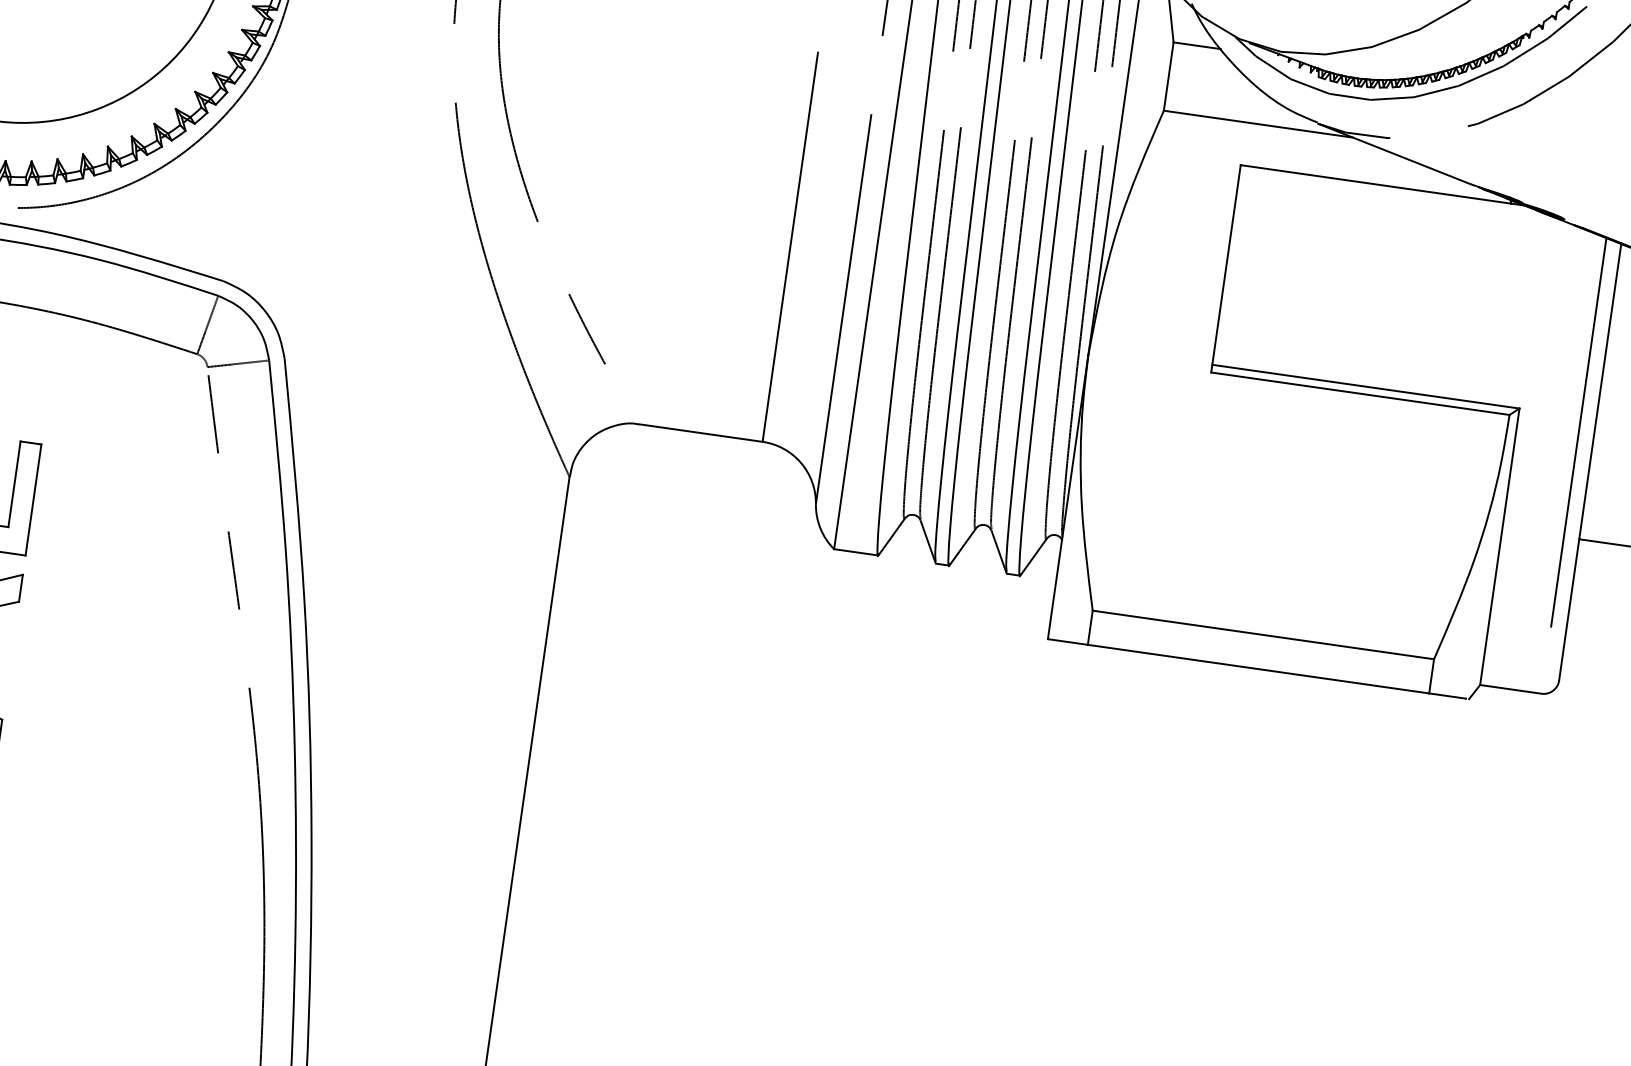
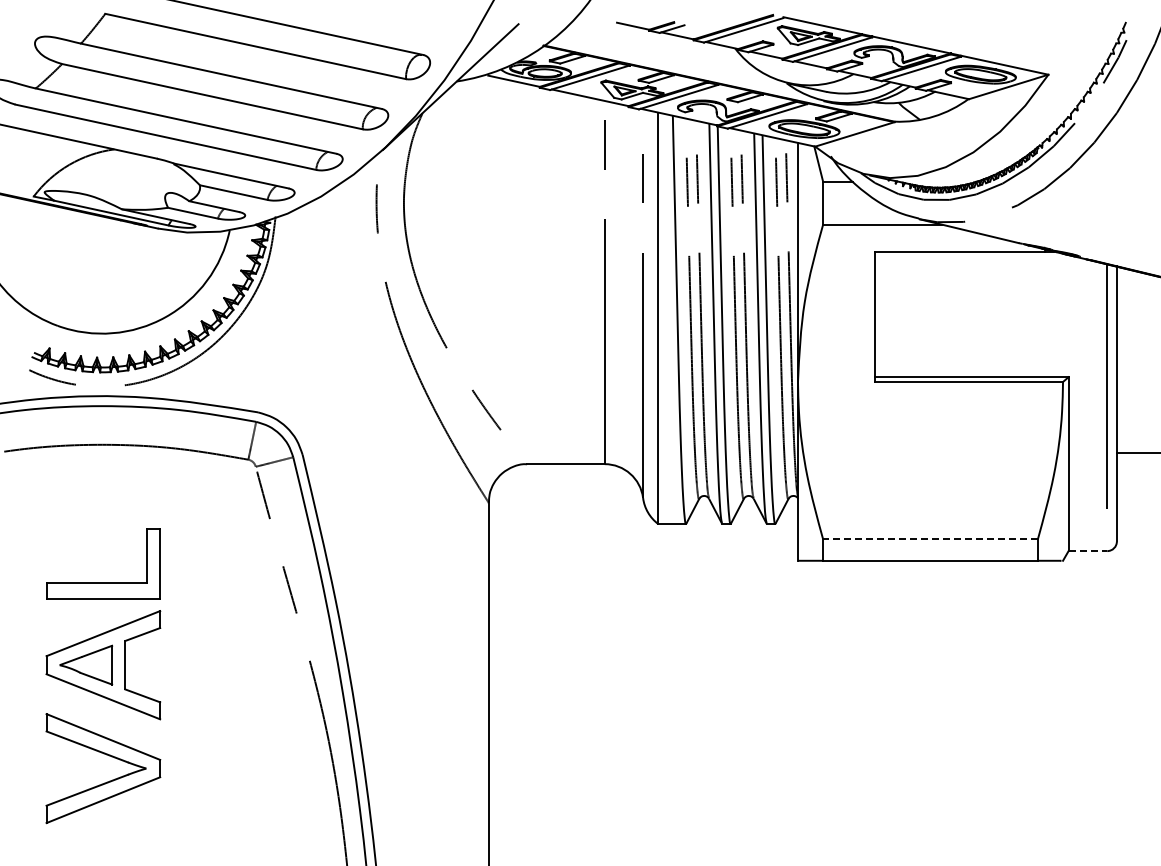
line: (1263, 635) -> (930, 539), solid -> dashed
line: (1511, 690) -> (1088, 551), solid -> dashed

